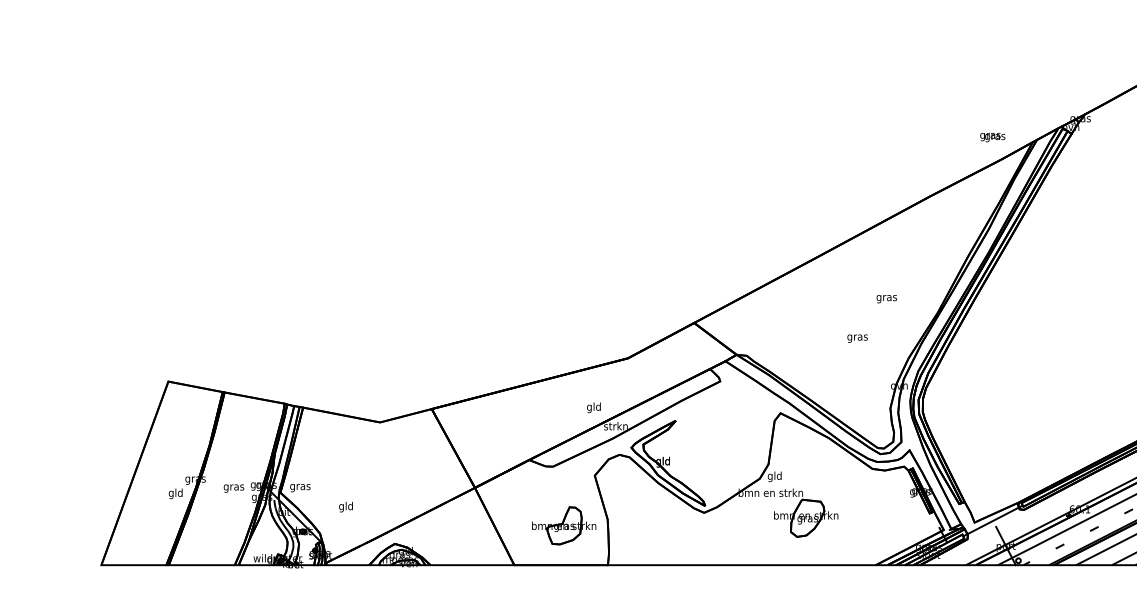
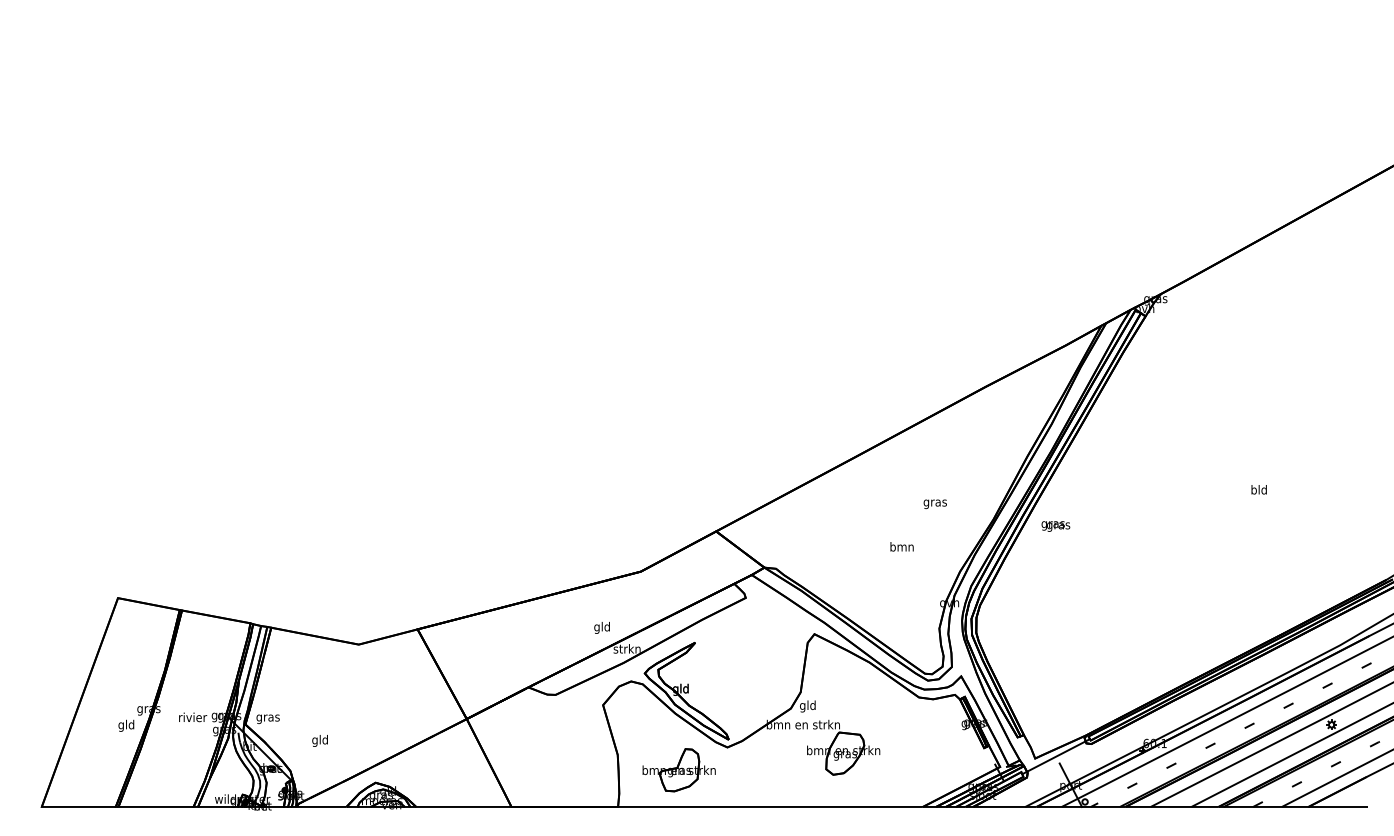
text: (992, 137) -> (1055, 526), moved
text: (857, 337) -> (901, 547), gras -> bmn
text: (234, 487) -> (193, 718), gras -> rivier
part: (563, 526) -> (678, 770), moved

